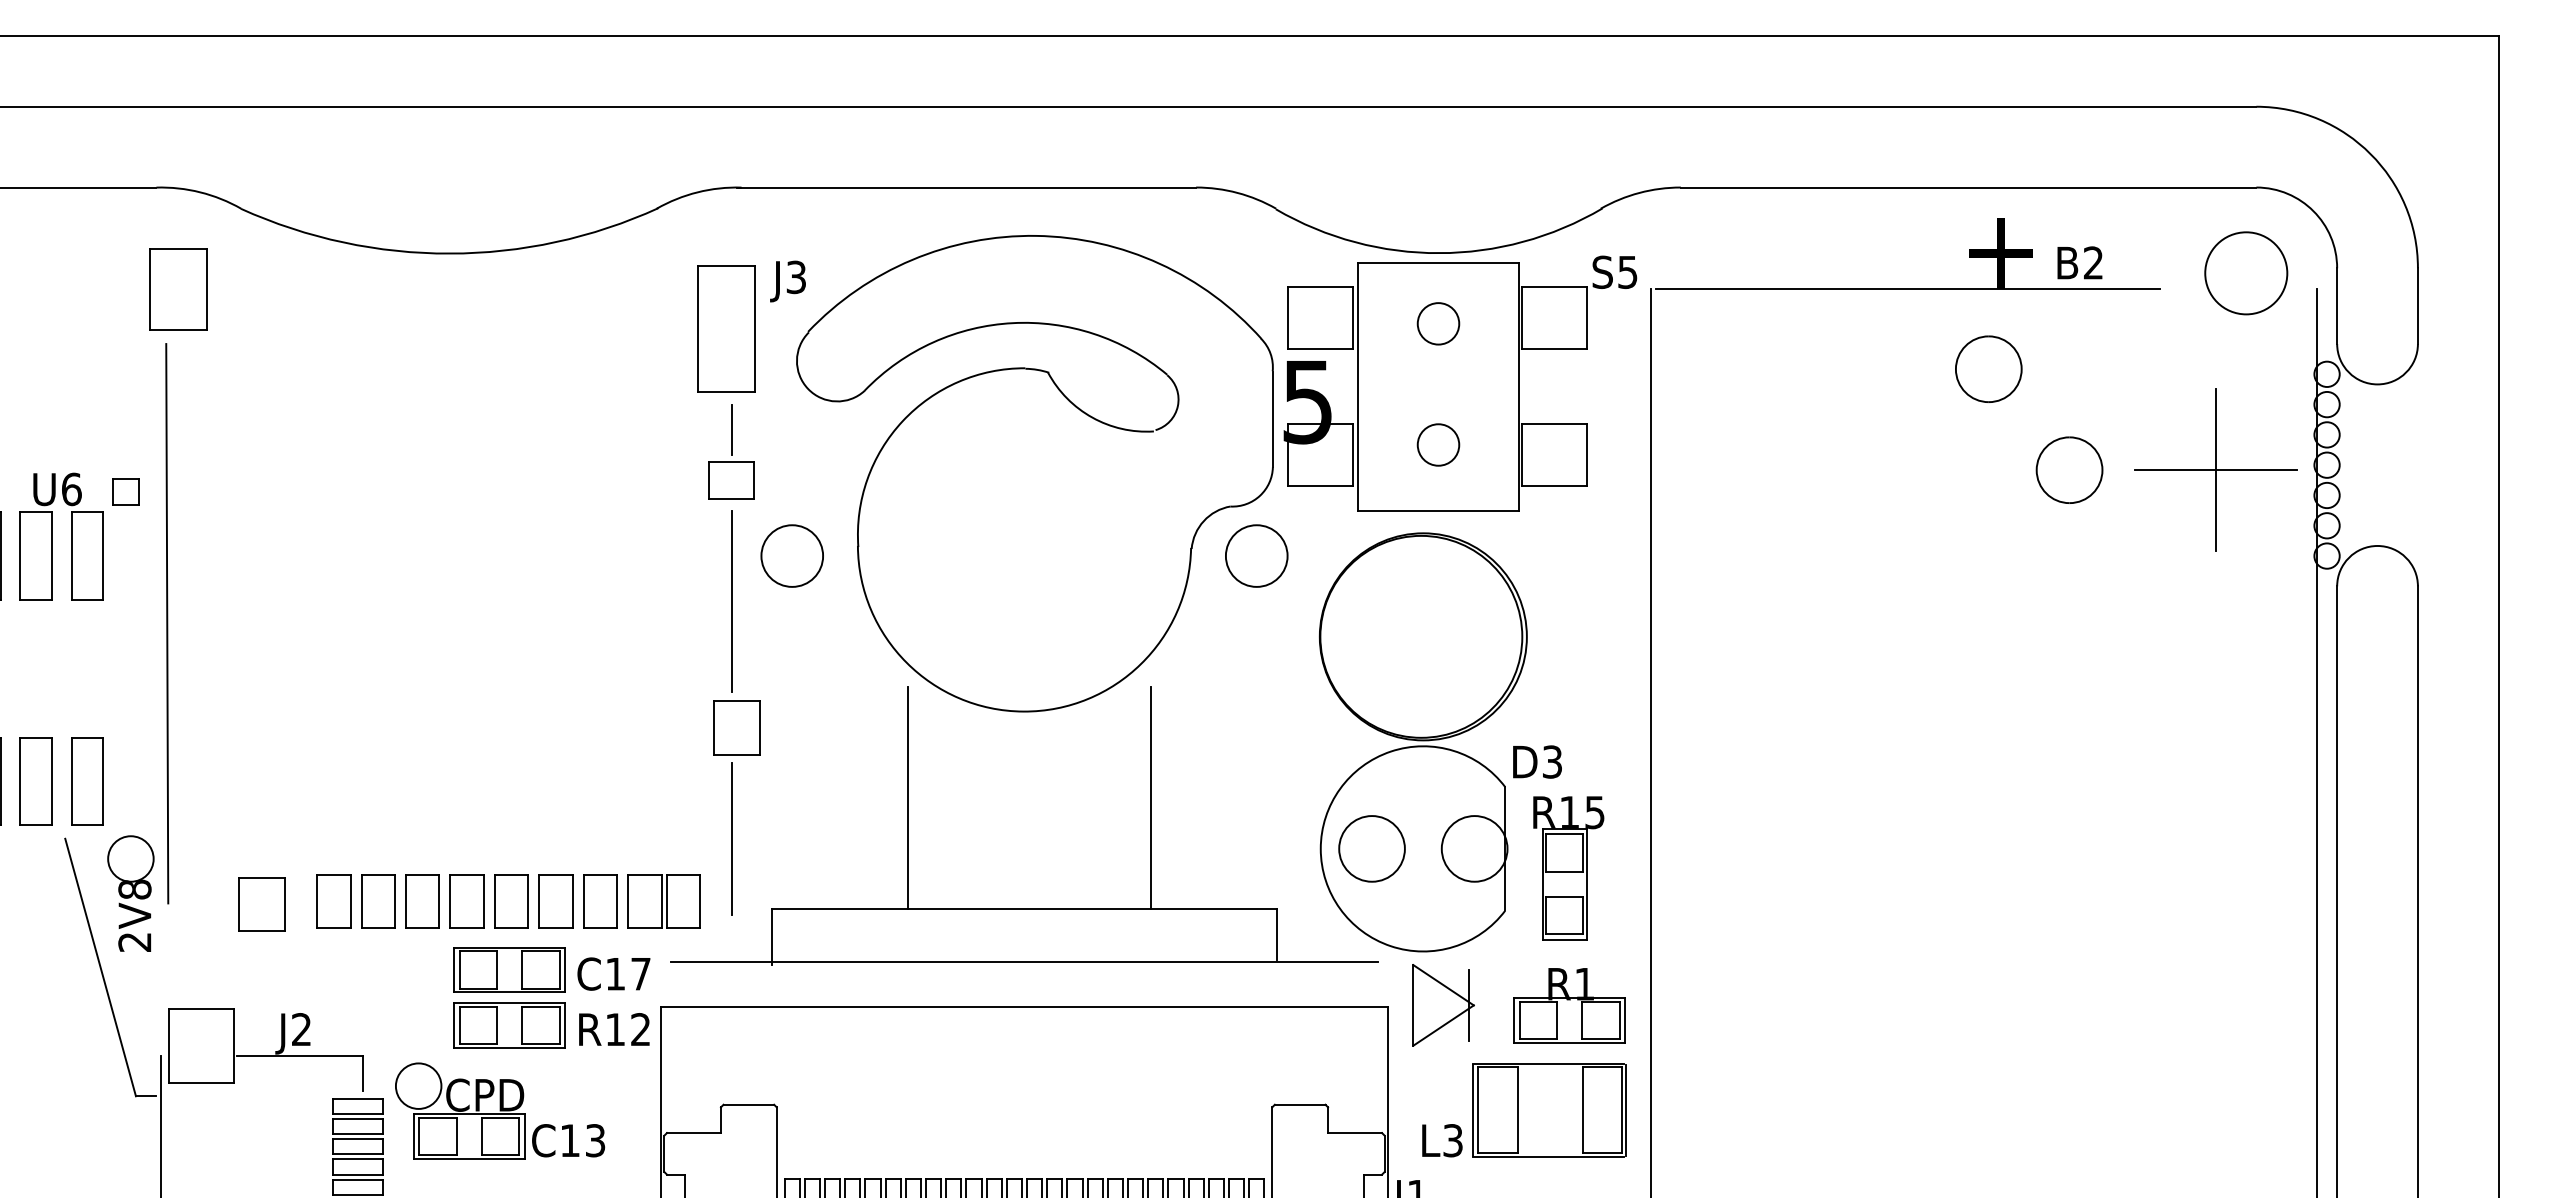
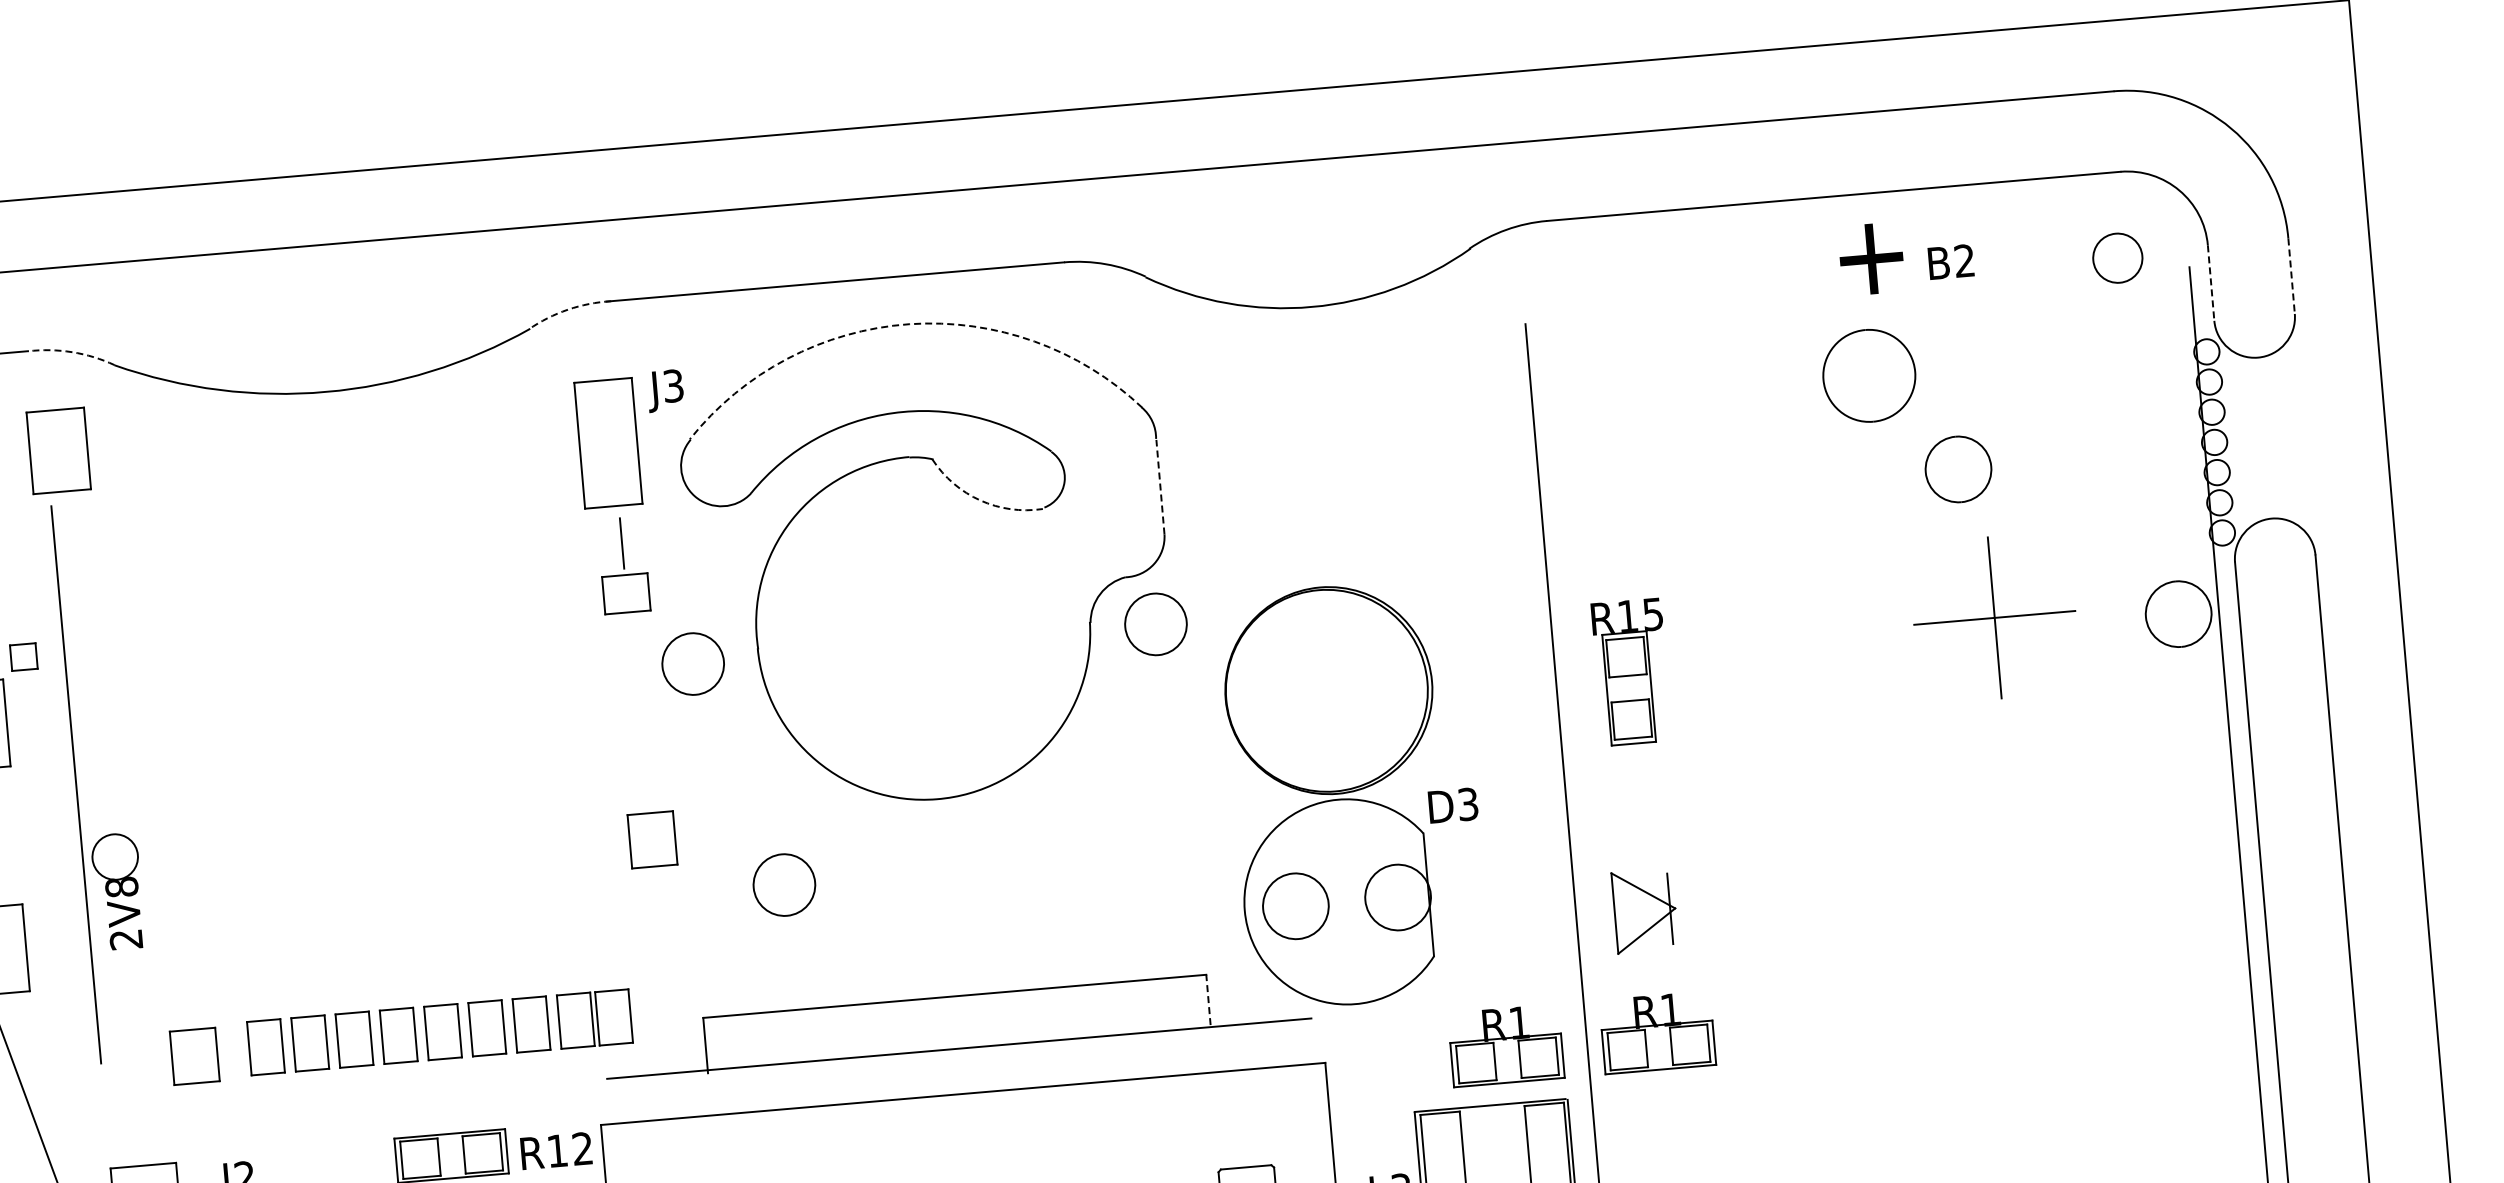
arc: (200, 192) -> (72, 352), solid -> dashed
arc: (697, 192) -> (567, 309), solid -> dashed
arc: (1036, 235) -> (909, 323), solid -> dashed
part: (2246, 273) -> (2117, 258), size x0.6
line: (1907, 288) -> (1781, 302), removed
line: (2337, 306) -> (2211, 283), solid -> dashed
line: (2417, 306) -> (2291, 276), solid -> dashed
part: (1988, 368) -> (1869, 375), size x1.4
part: (1460, 383) -> (1344, 435), removed
arc: (1092, 417) -> (980, 500), solid -> dashed
line: (1272, 419) -> (1160, 486), solid -> dashed
part: (2215, 469) -> (1994, 617), moved
line: (731, 601) -> (636, 714), removed
part: (2276, 632) -> (2178, 613), added
part: (863, 783) -> (783, 884), added
line: (908, 798) -> (829, 895), removed
line: (1150, 798) -> (1070, 875), removed
line: (731, 838) -> (656, 950), removed
part: (1568, 868) -> (1631, 672), moved
part: (130, 893) -> (117, 891), moved
line: (1276, 934) -> (1207, 999), solid -> dashed
part: (551, 969) -> (488, 1096), removed
part: (1443, 1005) -> (1645, 911), moved
part: (1721, 1005) -> (1657, 1032), added

